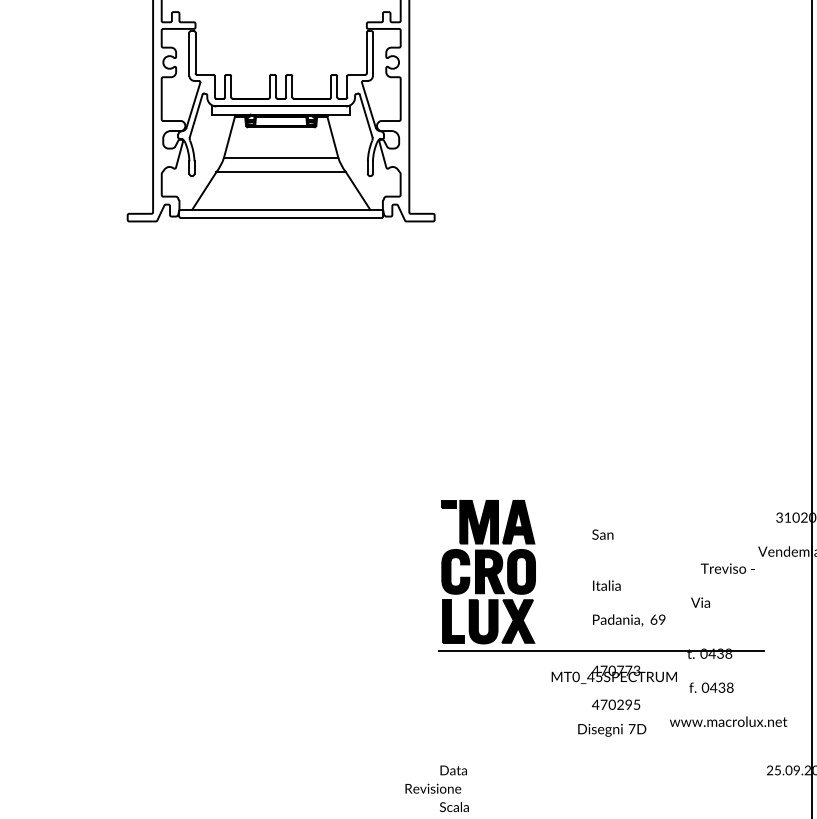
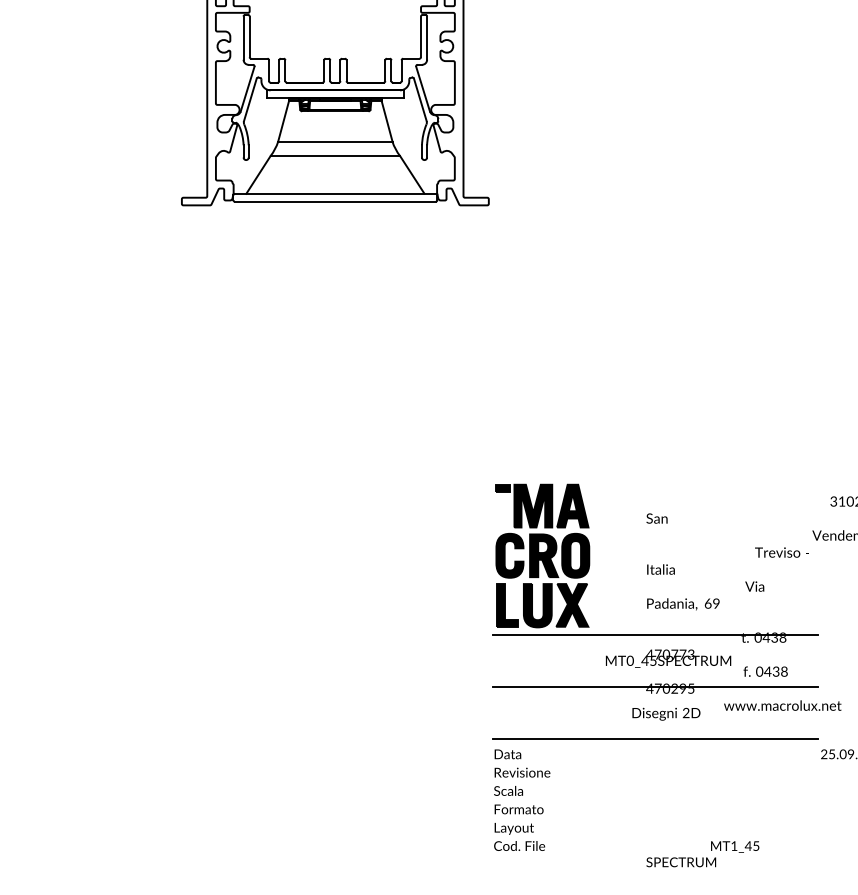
line: (601, 702) -> (655, 686), added
text: (631, 729) -> (685, 713), 7D -> 2D
line: (601, 754) -> (655, 738), added
text: (433, 788) -> (522, 772), moved

